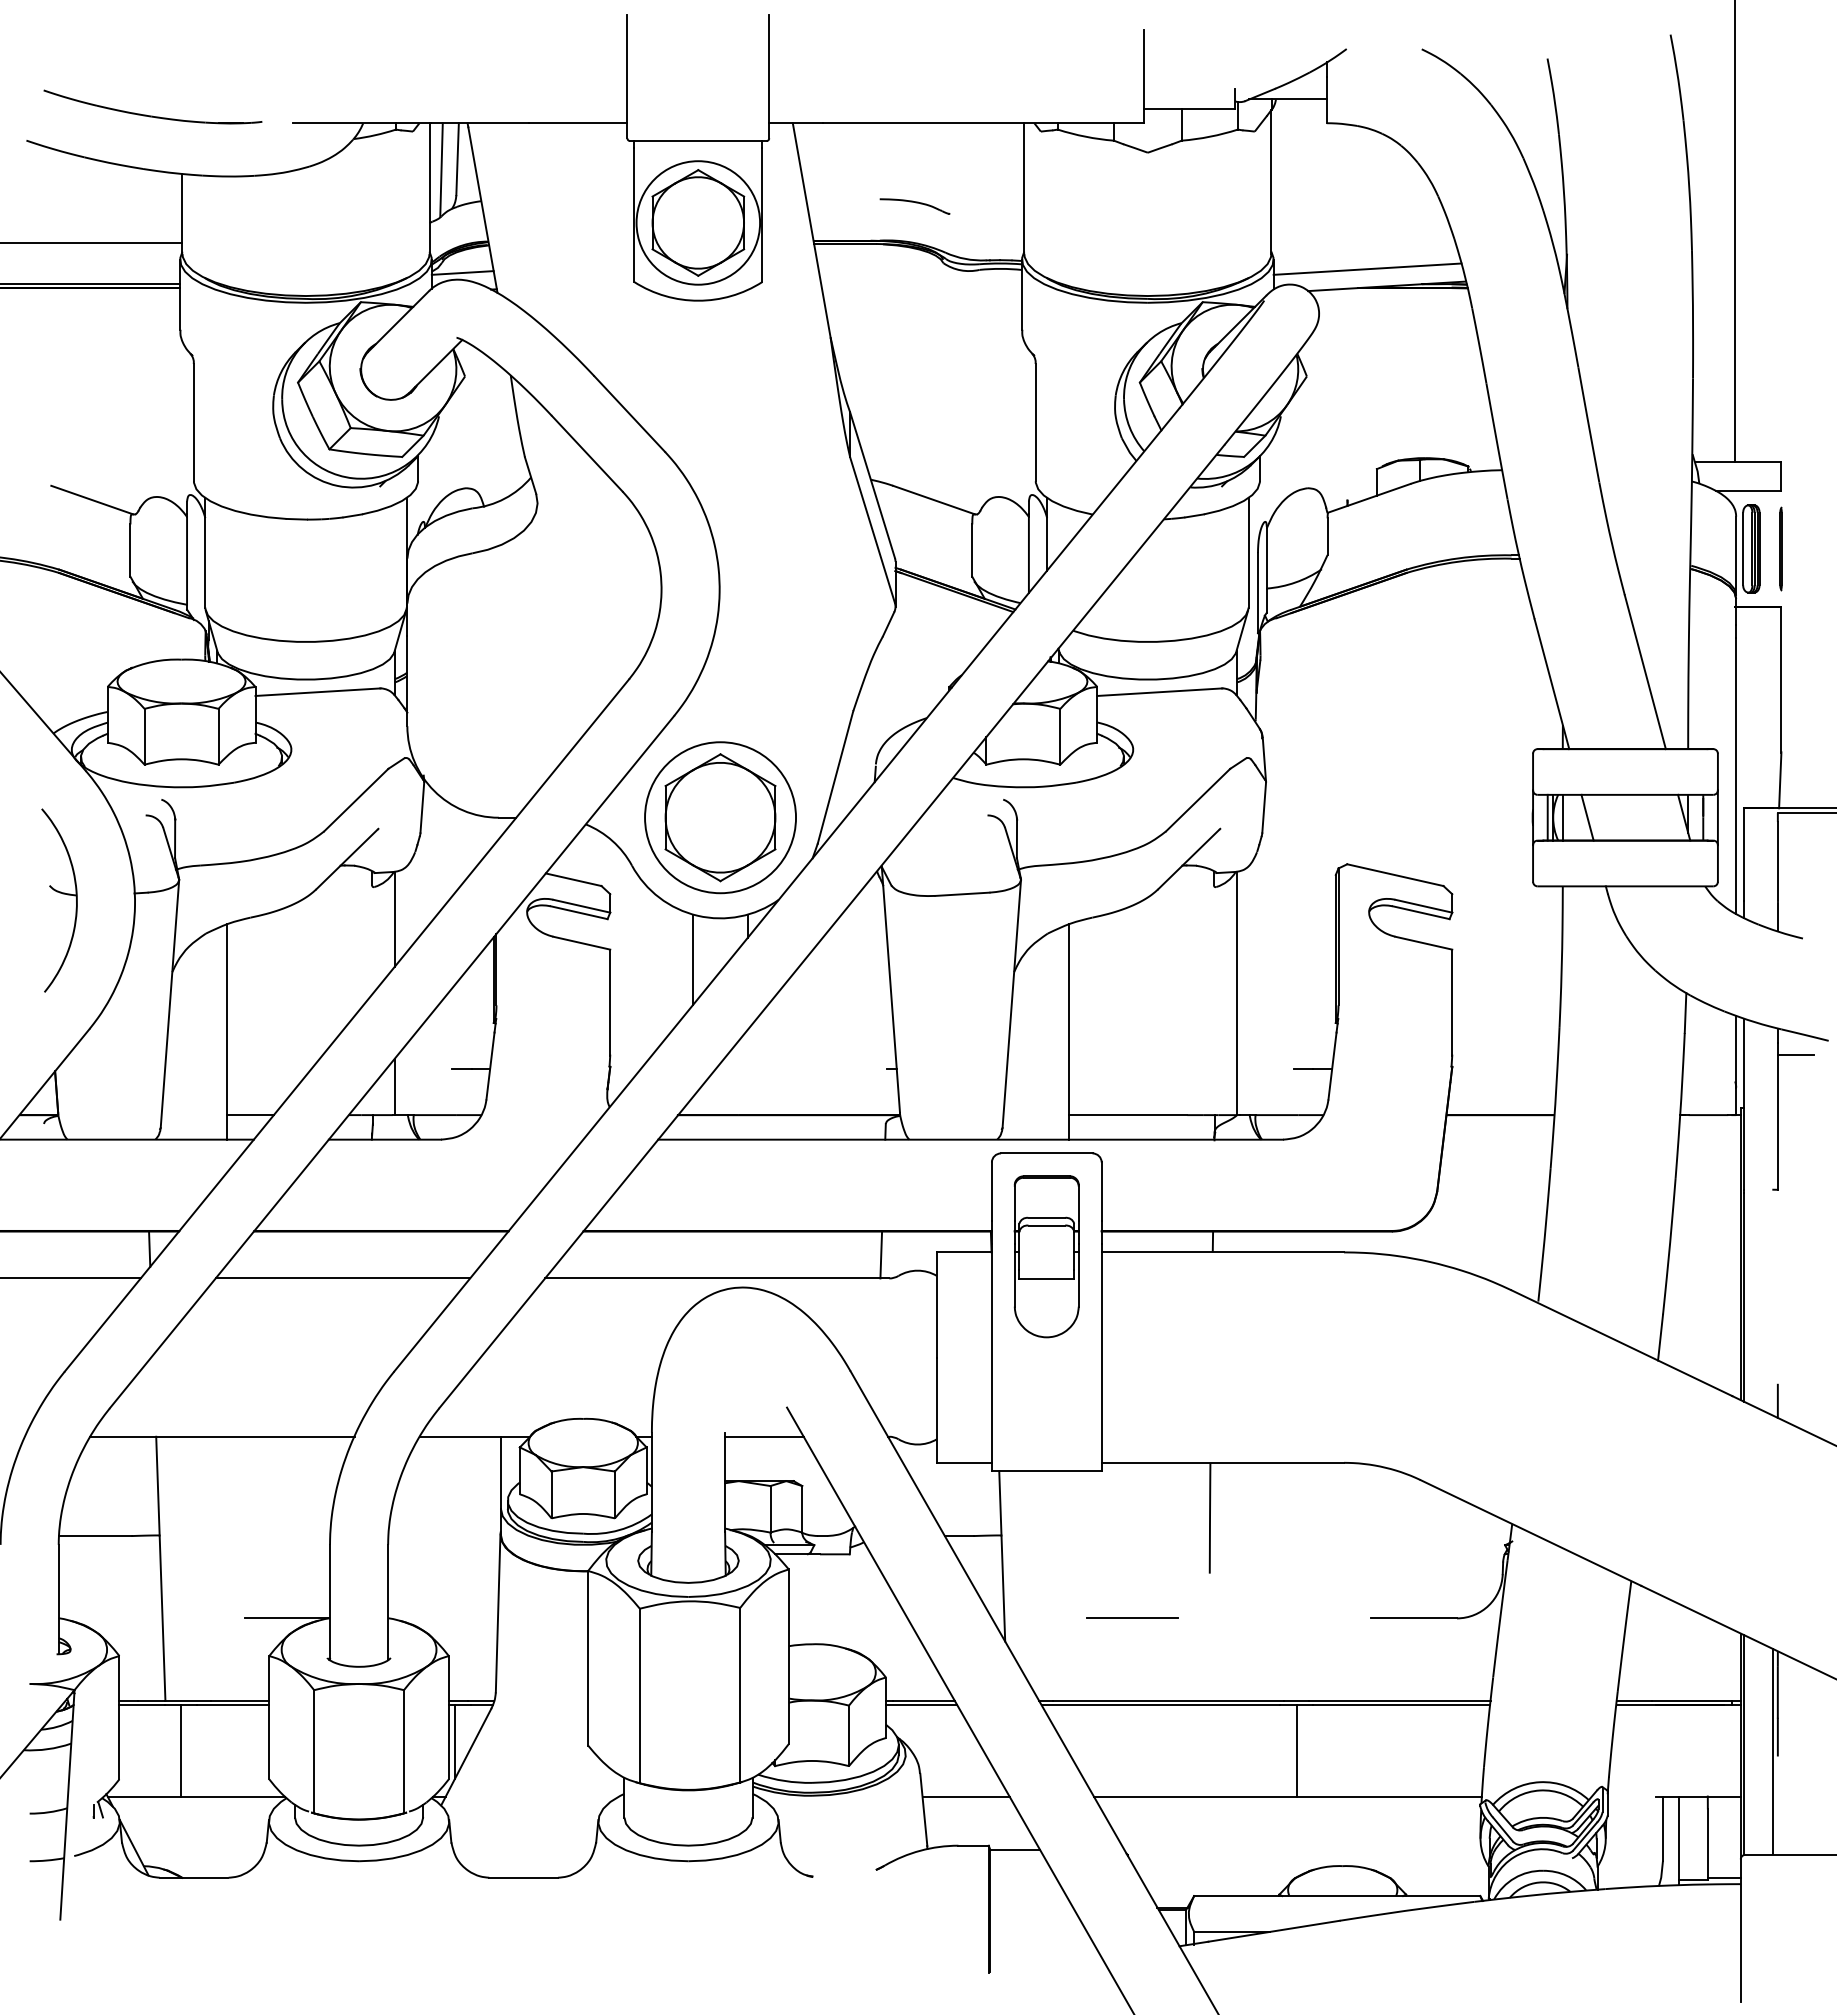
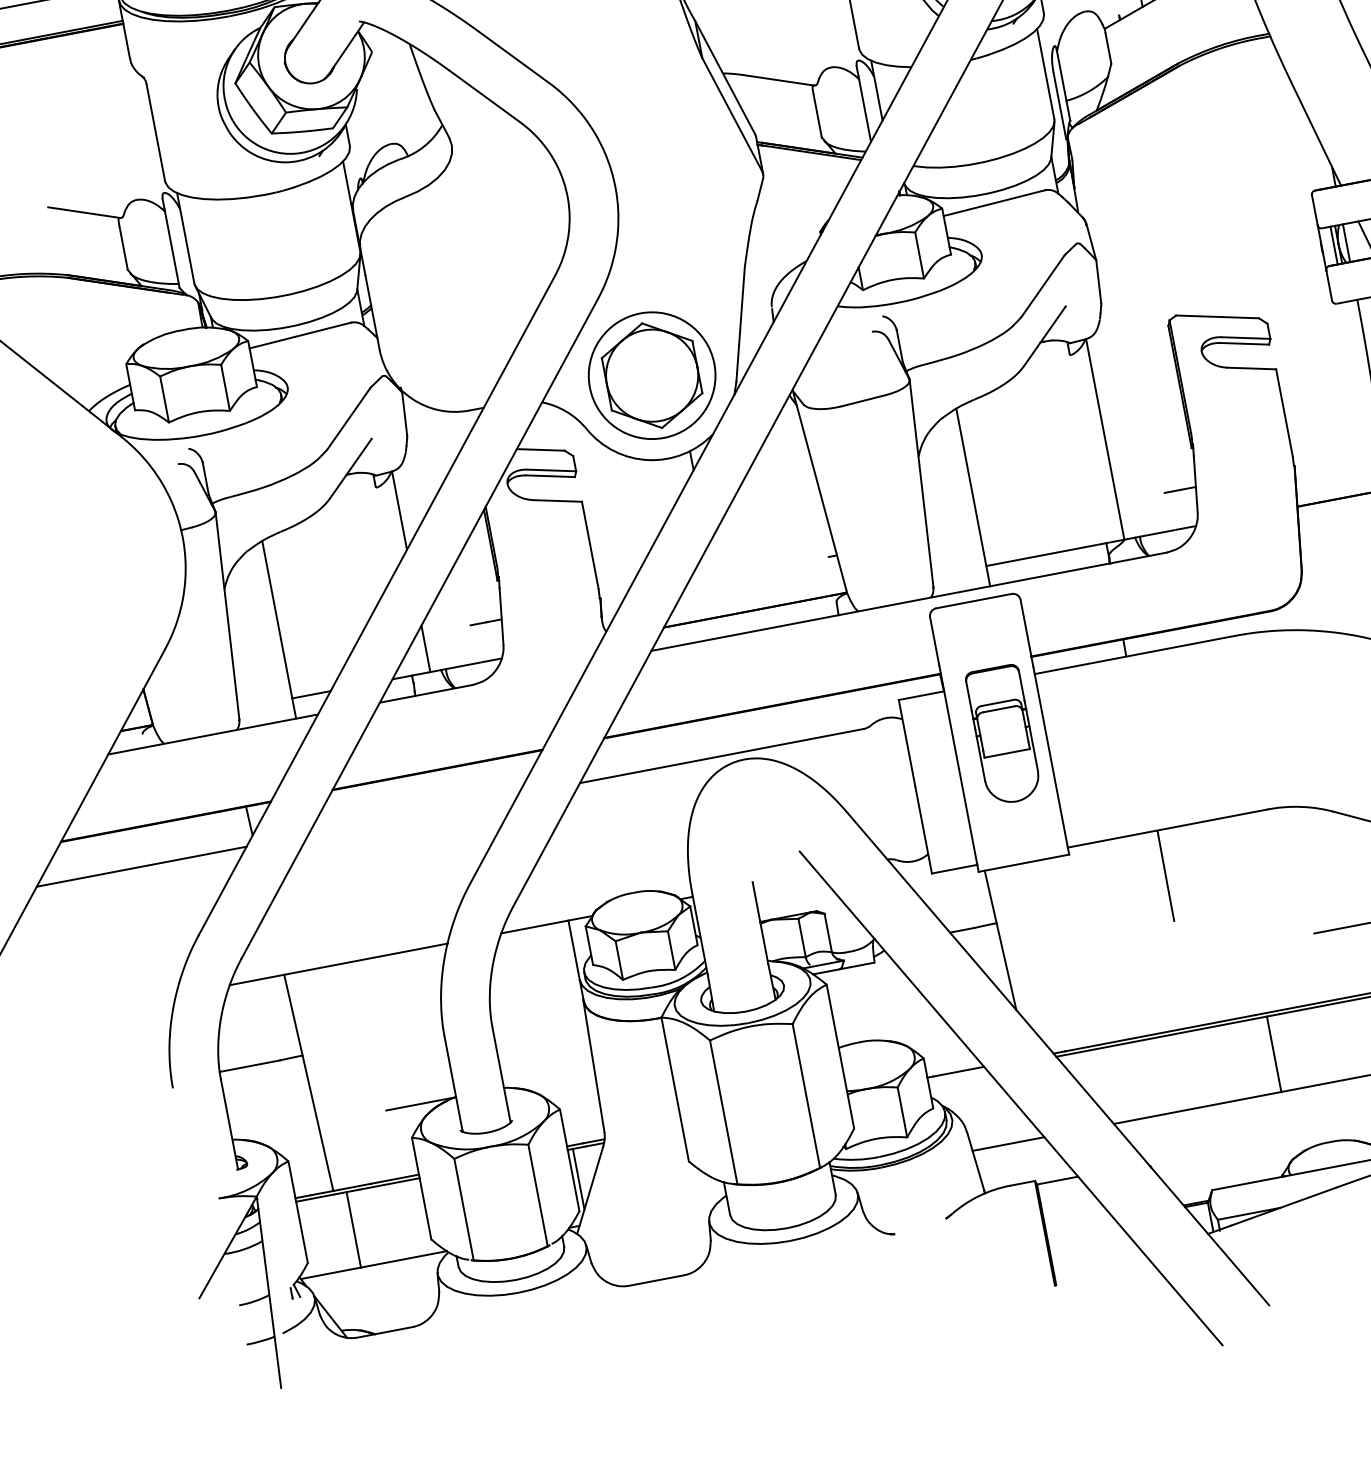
part: (62, 894) -> (121, 542), removed
line: (693, 959) -> (652, 496), removed
line: (881, 1254) -> (853, 710), removed
part: (1046, 1256) -> (1003, 734), moved
line: (342, 1278) -> (412, 815), removed
line: (764, 1436) -> (785, 878), removed
line: (1132, 1618) -> (1117, 971), removed
line: (921, 1705) -> (957, 1075), removed

